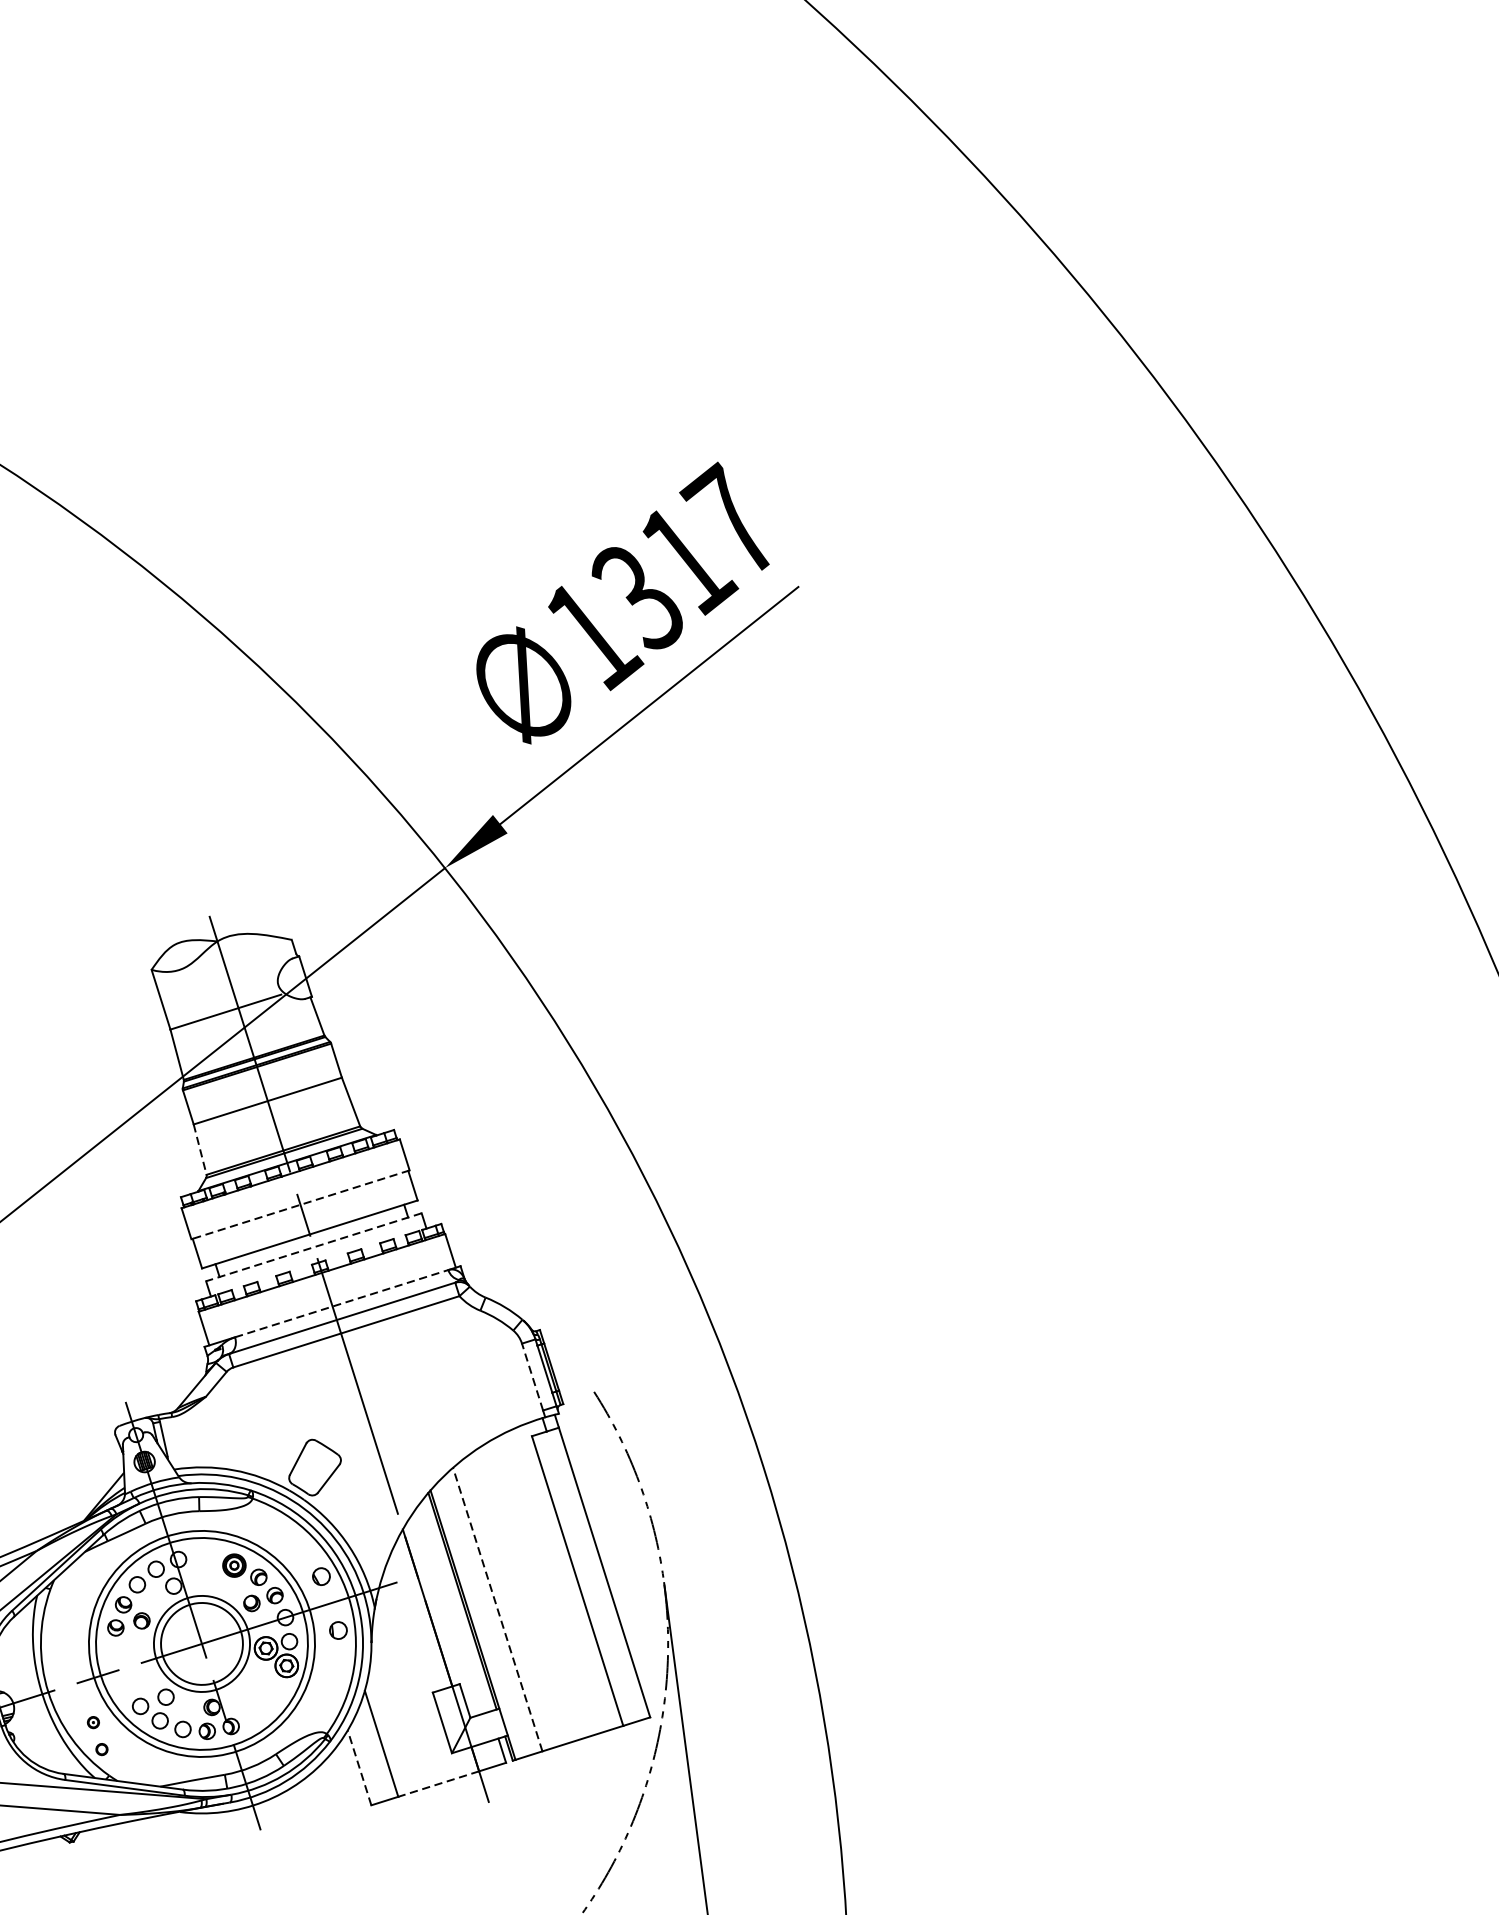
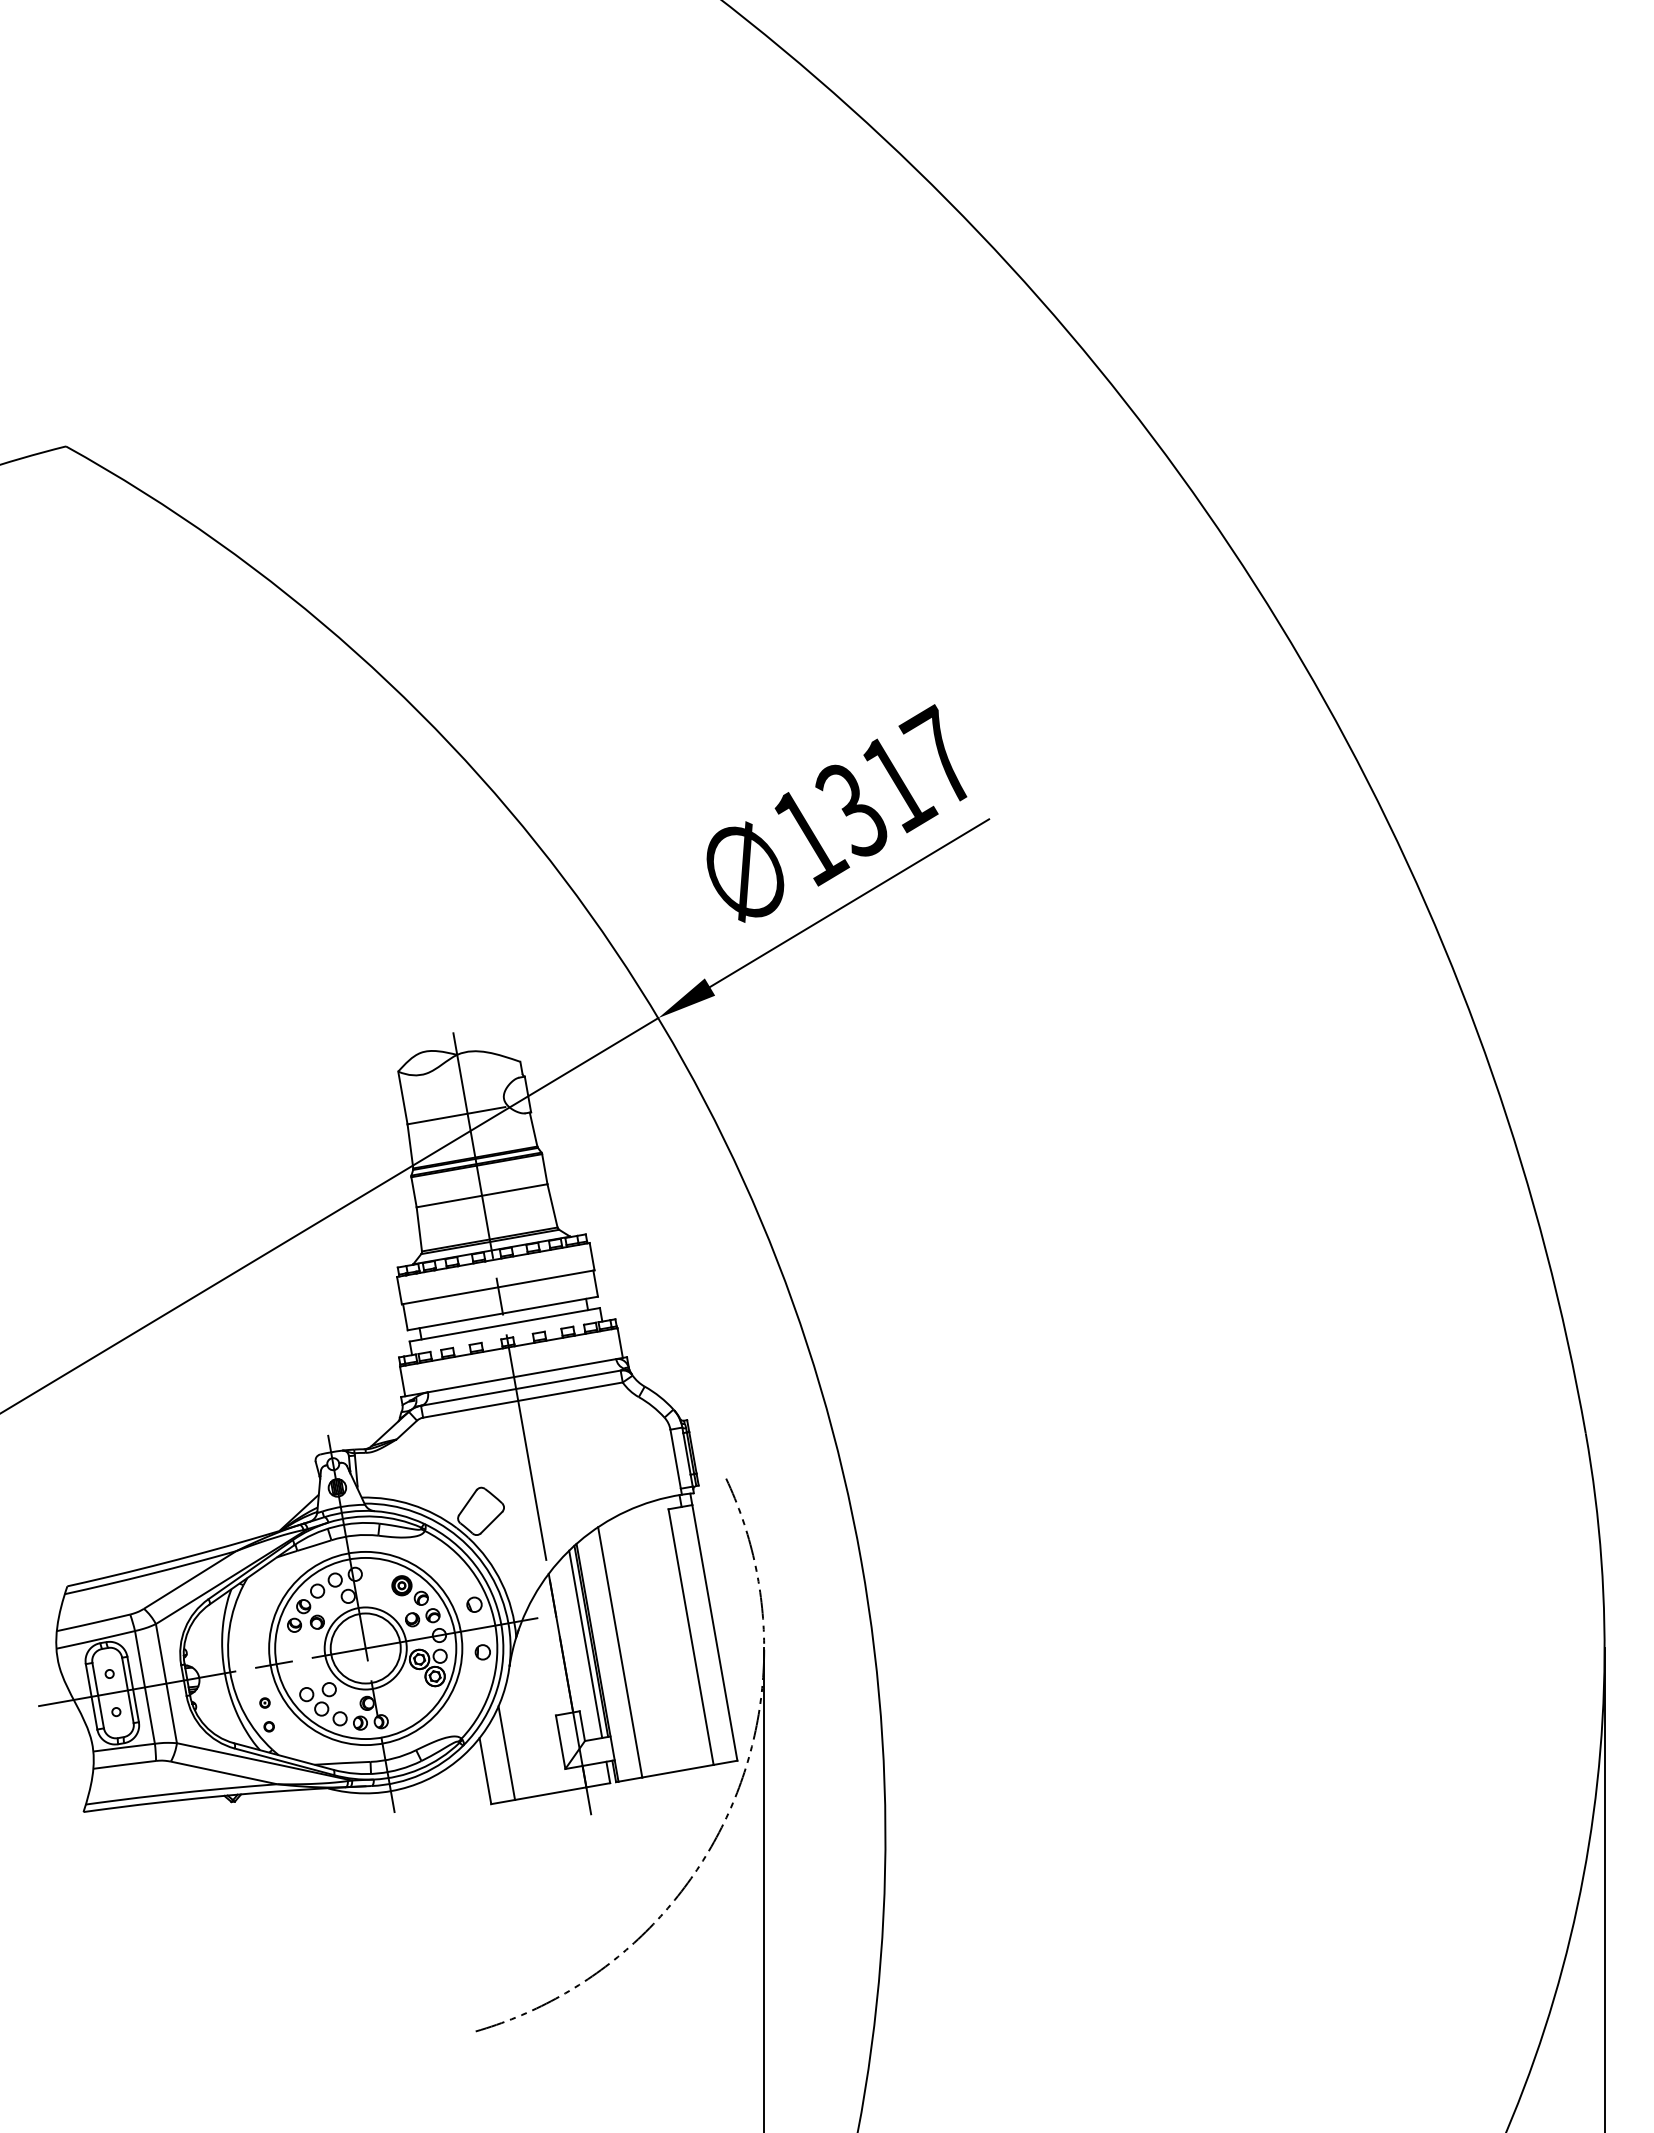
line: (200, 1149) -> (419, 1229), dashed -> solid
line: (300, 1204) -> (498, 1287), dashed -> solid
line: (313, 1246) -> (504, 1324), dashed -> solid
line: (342, 1303) -> (522, 1375), dashed -> solid
line: (532, 1377) -> (675, 1459), dashed -> solid
line: (456, 1604) -> (585, 1643), added
line: (497, 1608) -> (620, 1651), dashed -> solid
line: (359, 1768) -> (485, 1771), dashed -> solid
line: (438, 1783) -> (550, 1793), dashed -> solid

